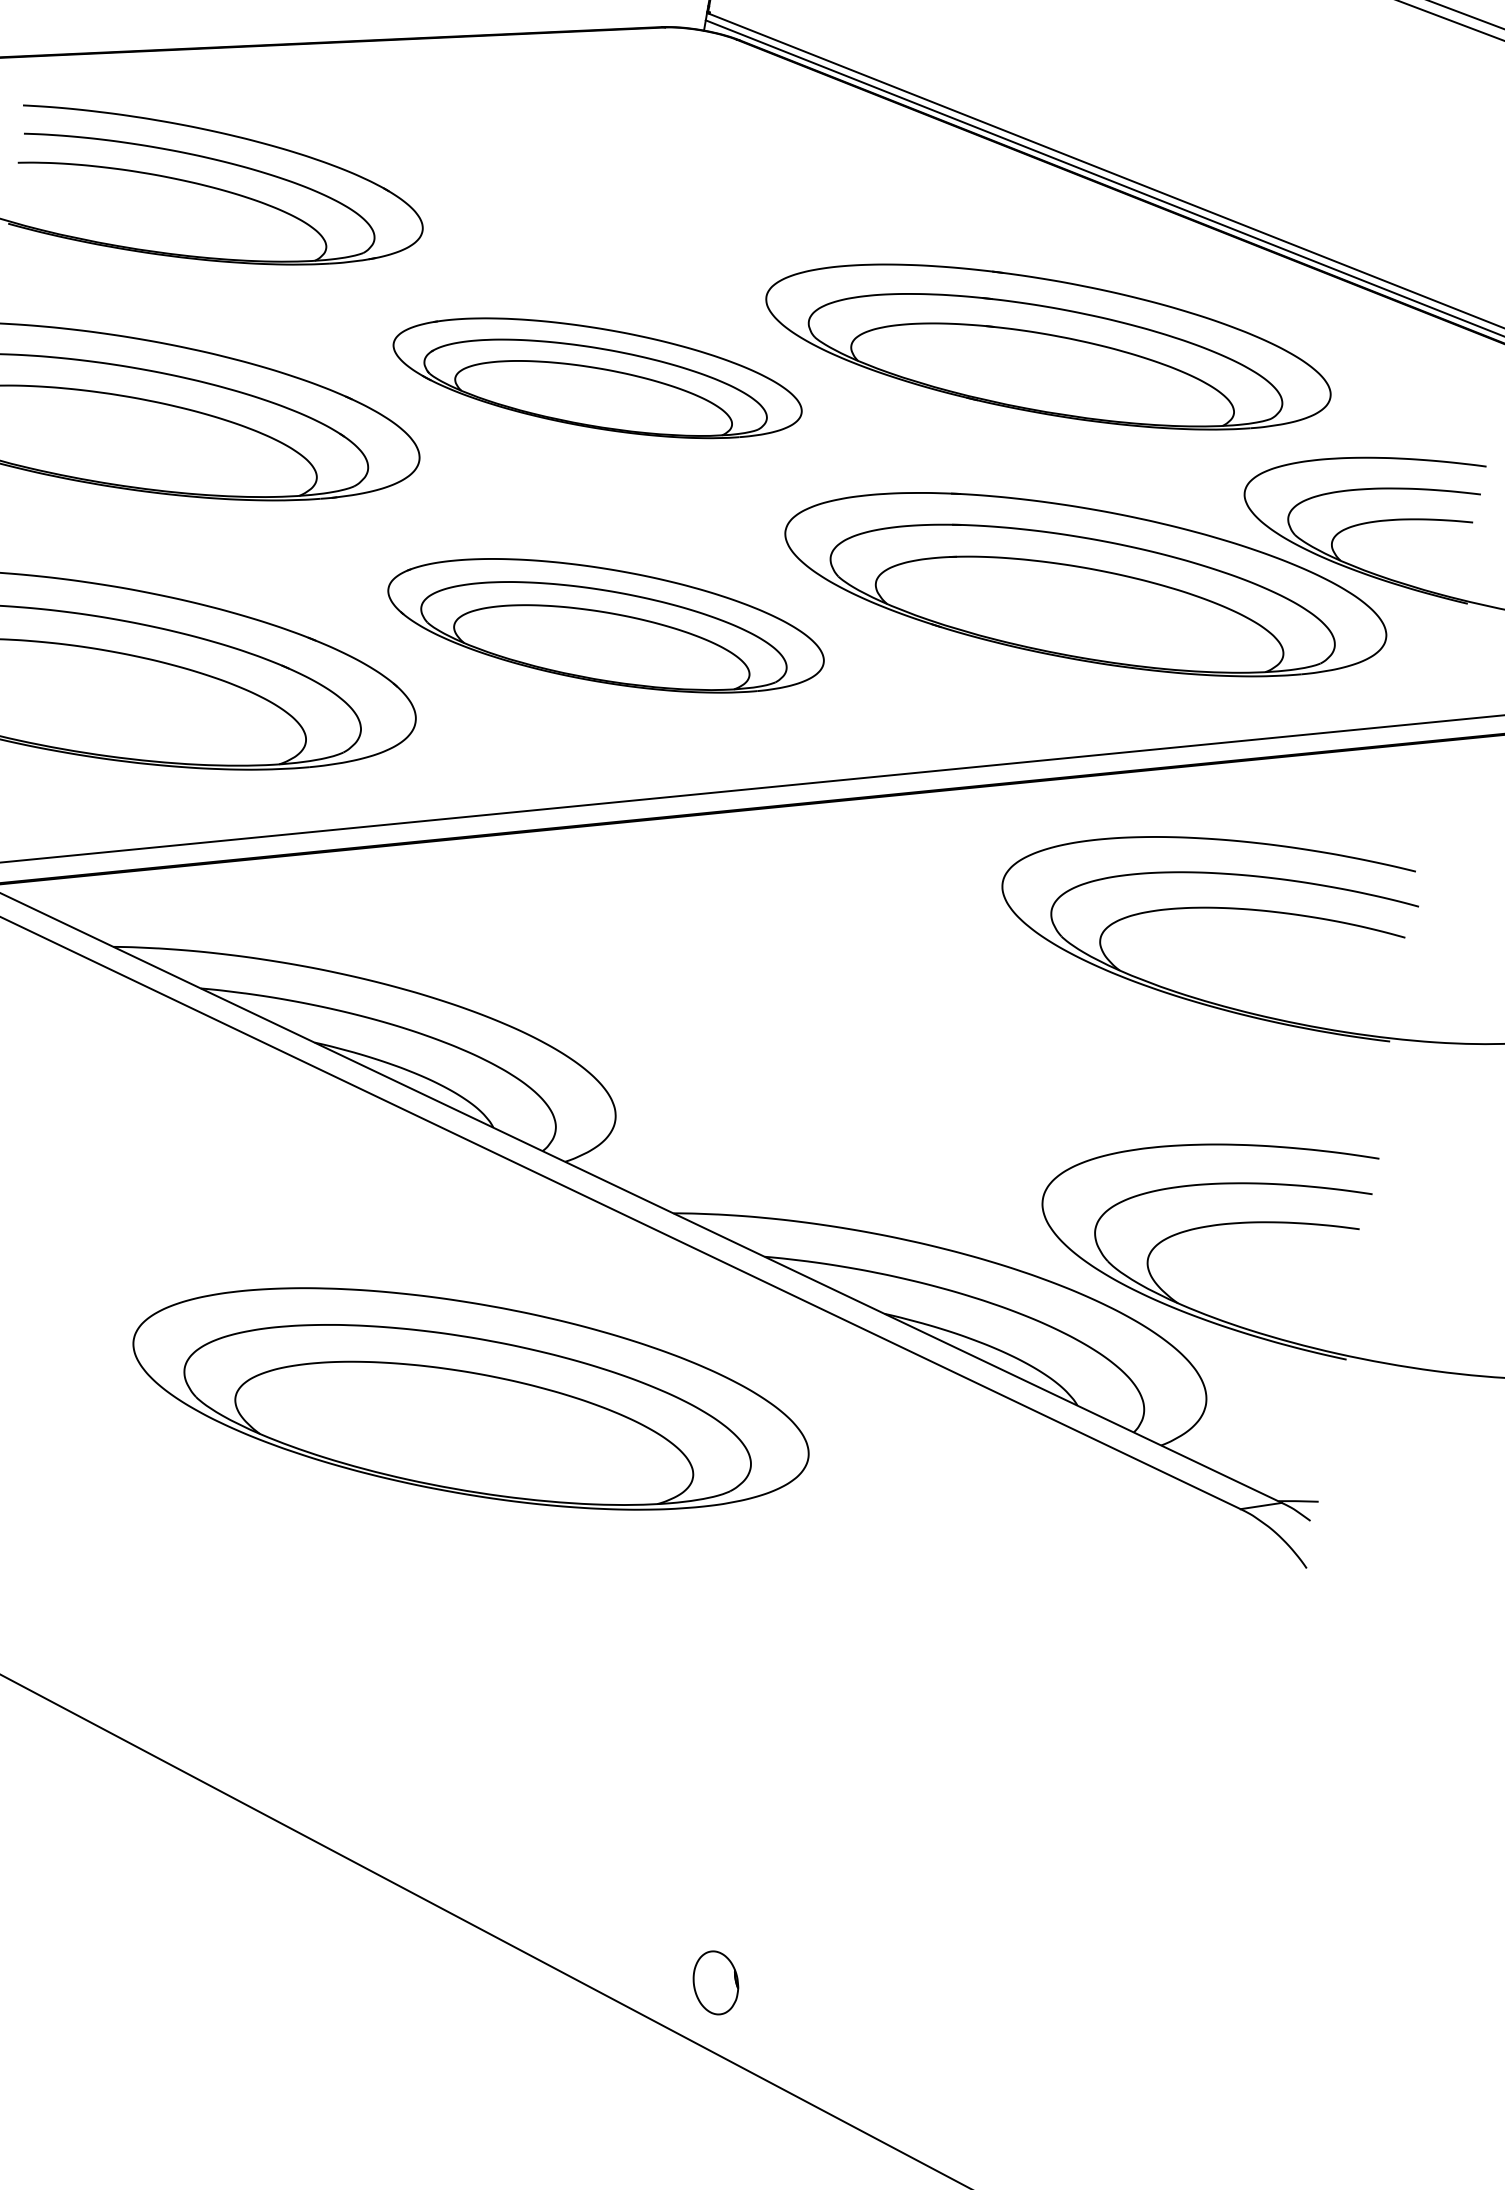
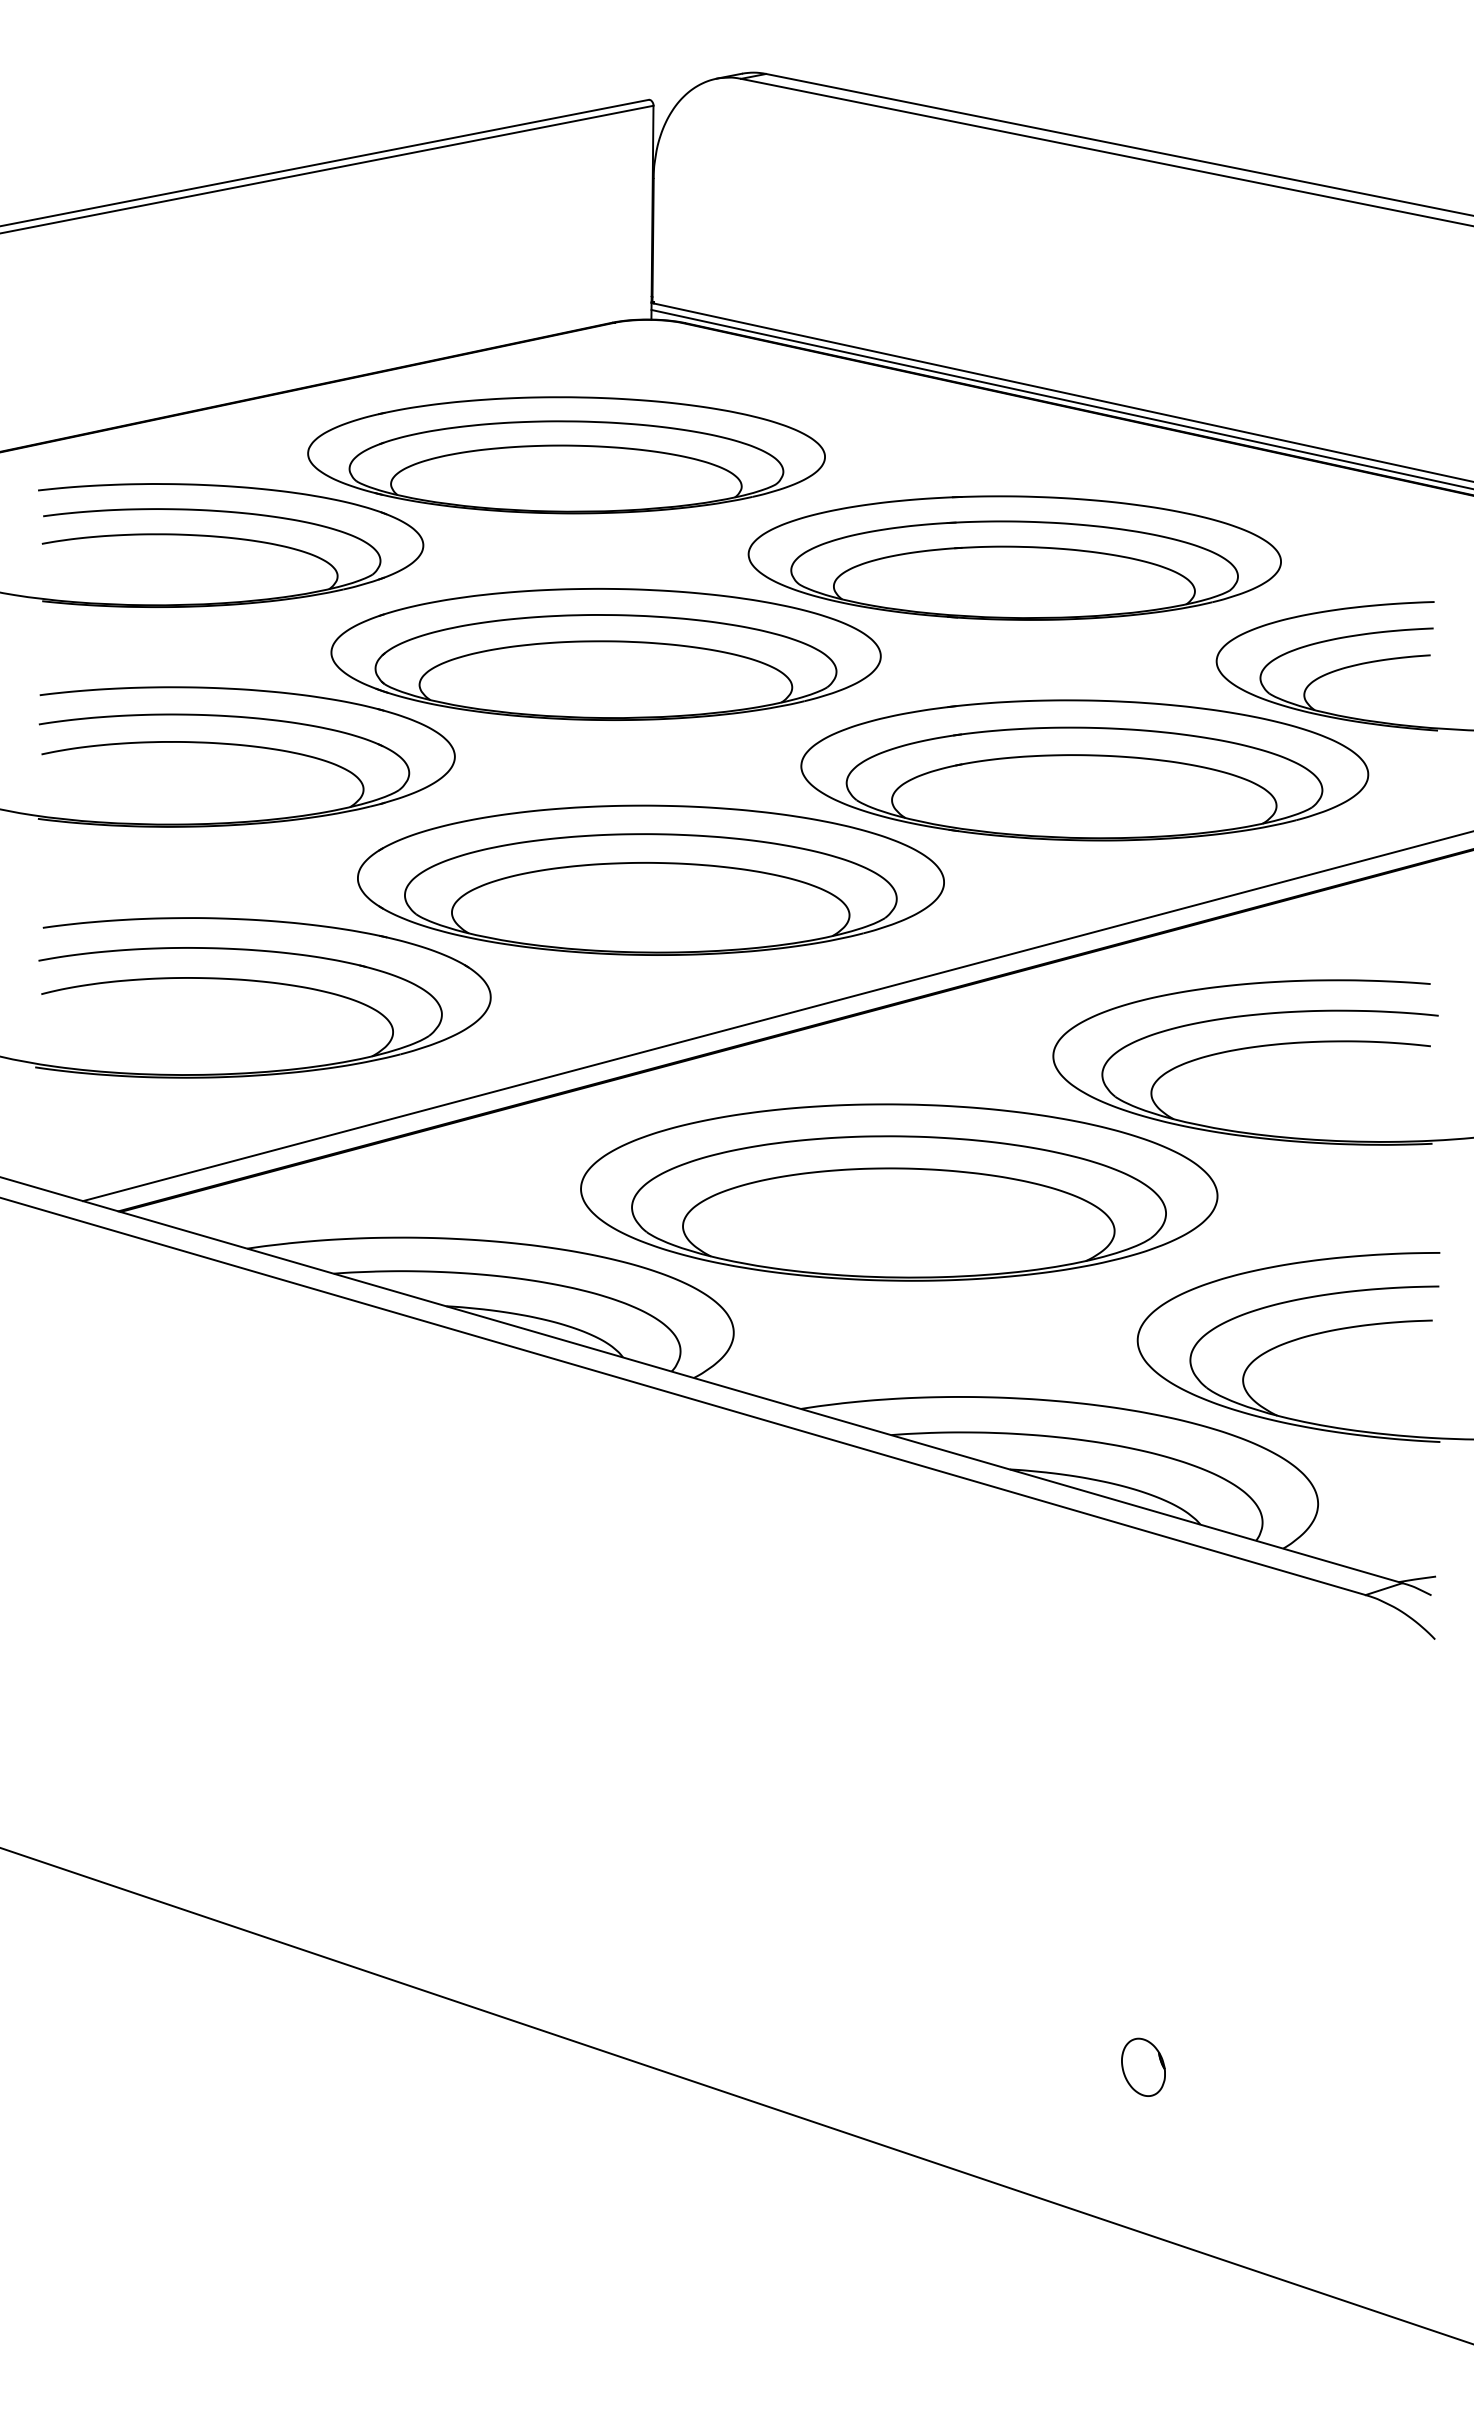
part: (590, 160) -> (566, 455), added
part: (597, 378) -> (605, 654), size x1.43
part: (605, 624) -> (650, 879), size x1.43
part: (471, 1398) -> (899, 1192), moved
part: (716, 1981) -> (1143, 2066), moved

